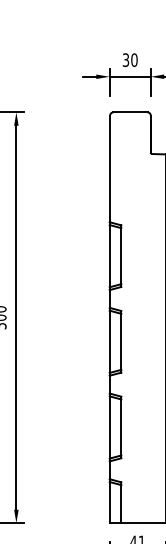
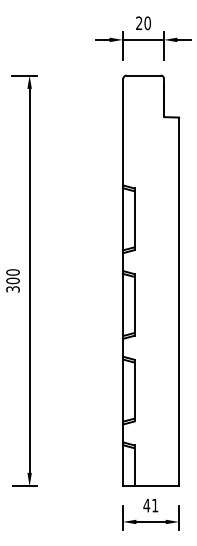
text: (126, 60) -> (139, 23), 30 -> 20

